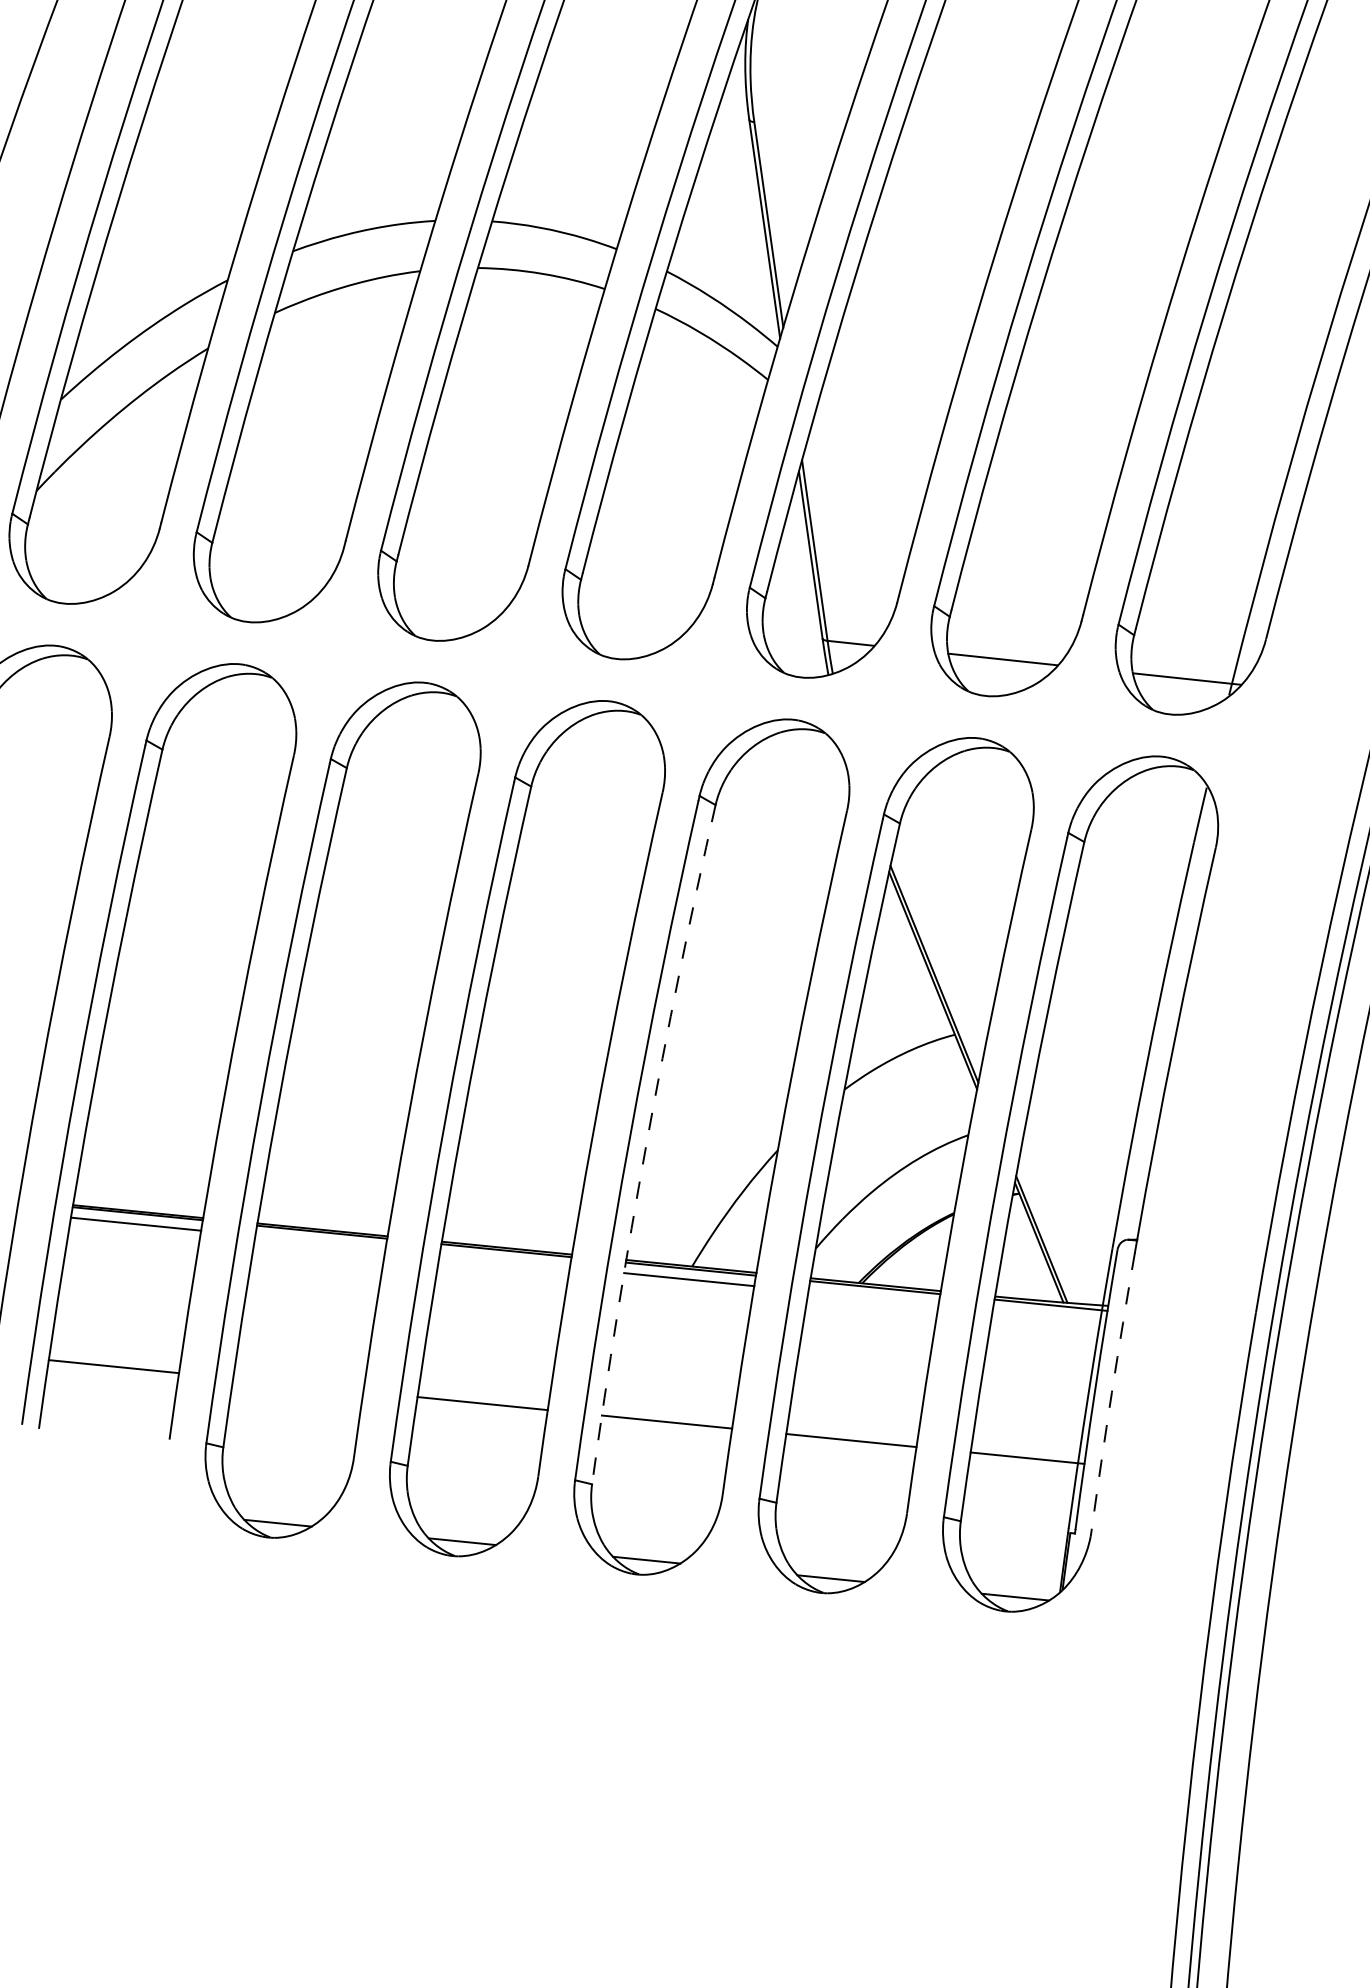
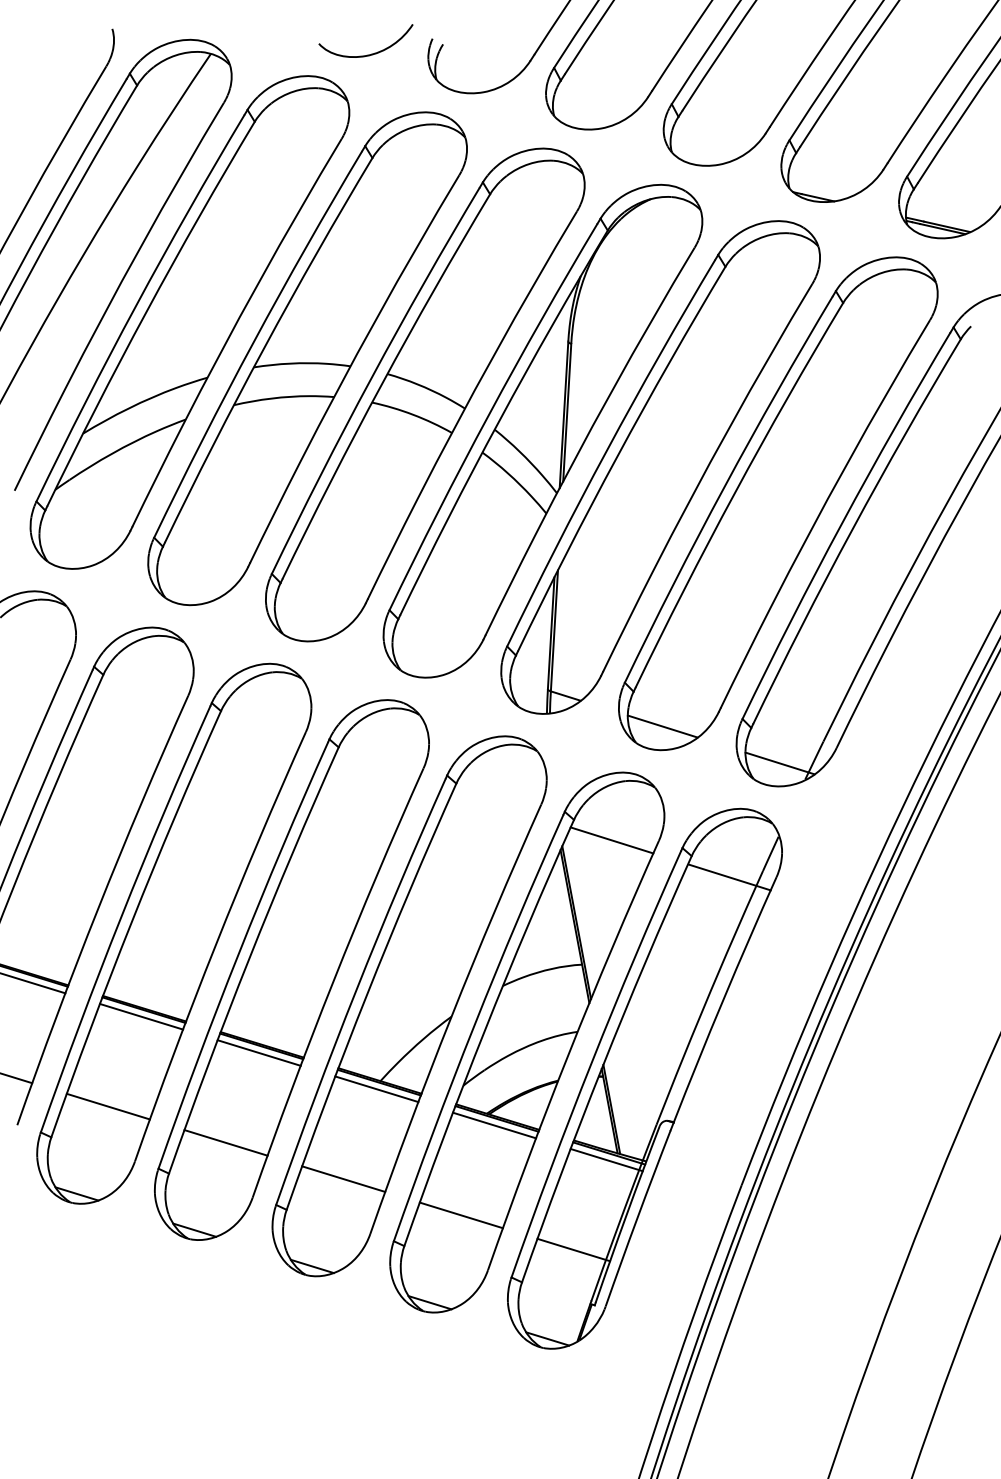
line: (961, 842) -> (611, 840), added
line: (1146, 862) -> (729, 877), added
arc: (647, 1142) -> (367, 994), dashed -> solid
line: (320, 1242) -> (141, 1016), added
line: (503, 1260) -> (258, 1052), added
line: (873, 1298) -> (494, 1125), added
line: (1048, 1314) -> (606, 1159), added
line: (296, 1385) -> (107, 1106), added
arc: (1112, 1392) -> (637, 1218), dashed -> solid

